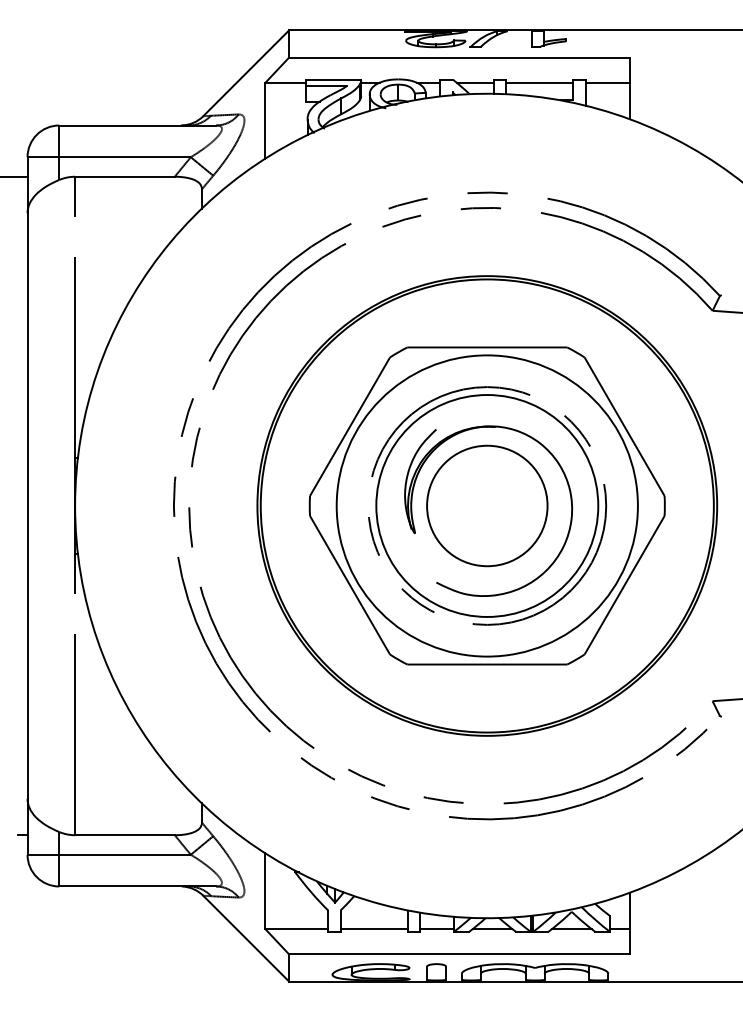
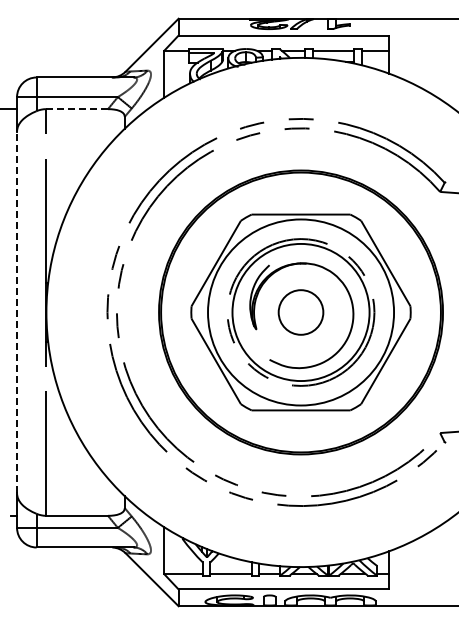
line: (125, 177) -> (77, 109), solid -> dashed
line: (28, 506) -> (17, 312), solid -> dashed
circle: (486, 506) -> (300, 312), size x0.6

